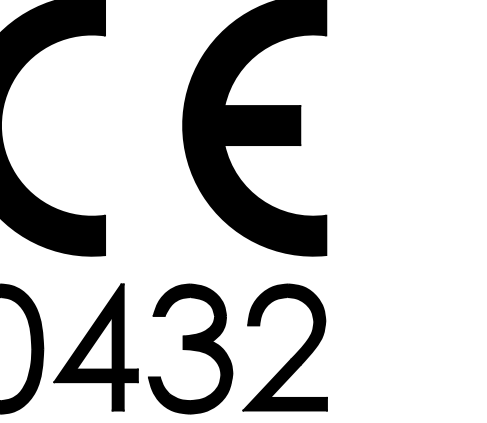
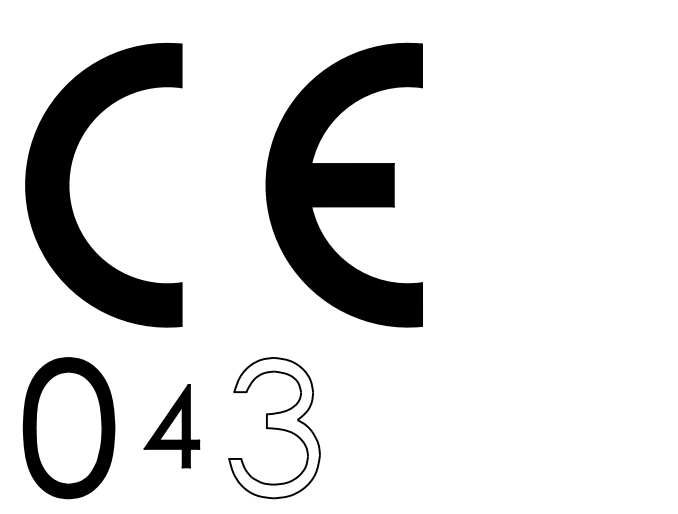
part: (95, 346) -> (171, 425), size x0.6
fill: (190, 348) -> (274, 427), removed
part: (293, 355) -> (386, 435), removed

